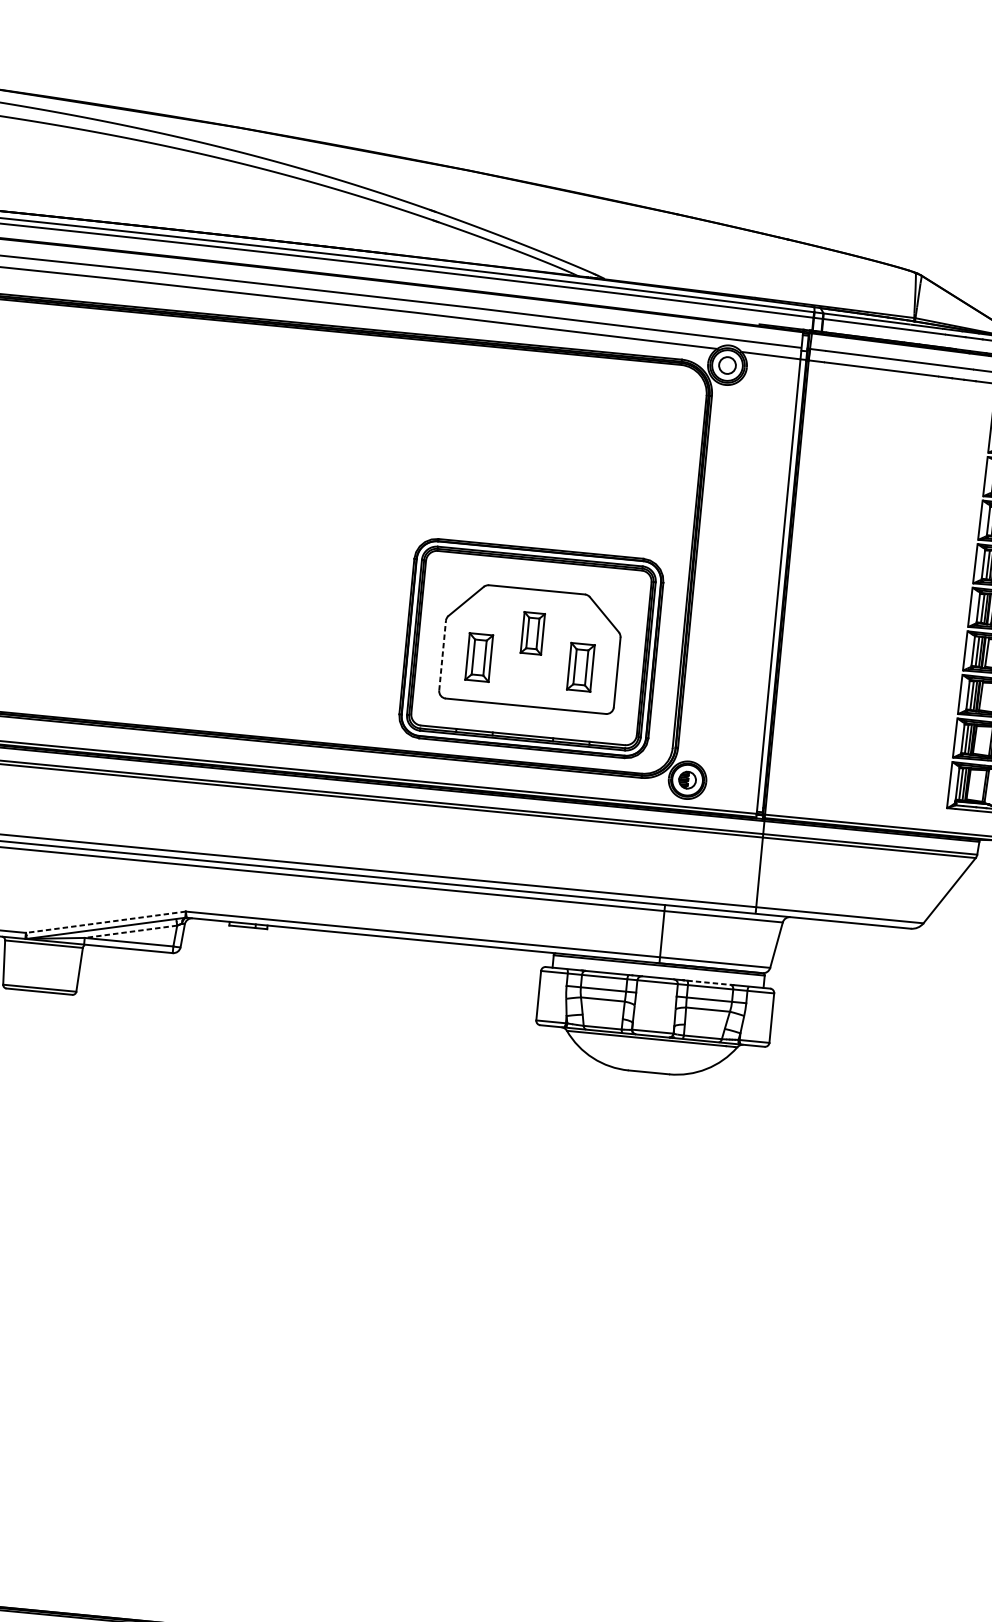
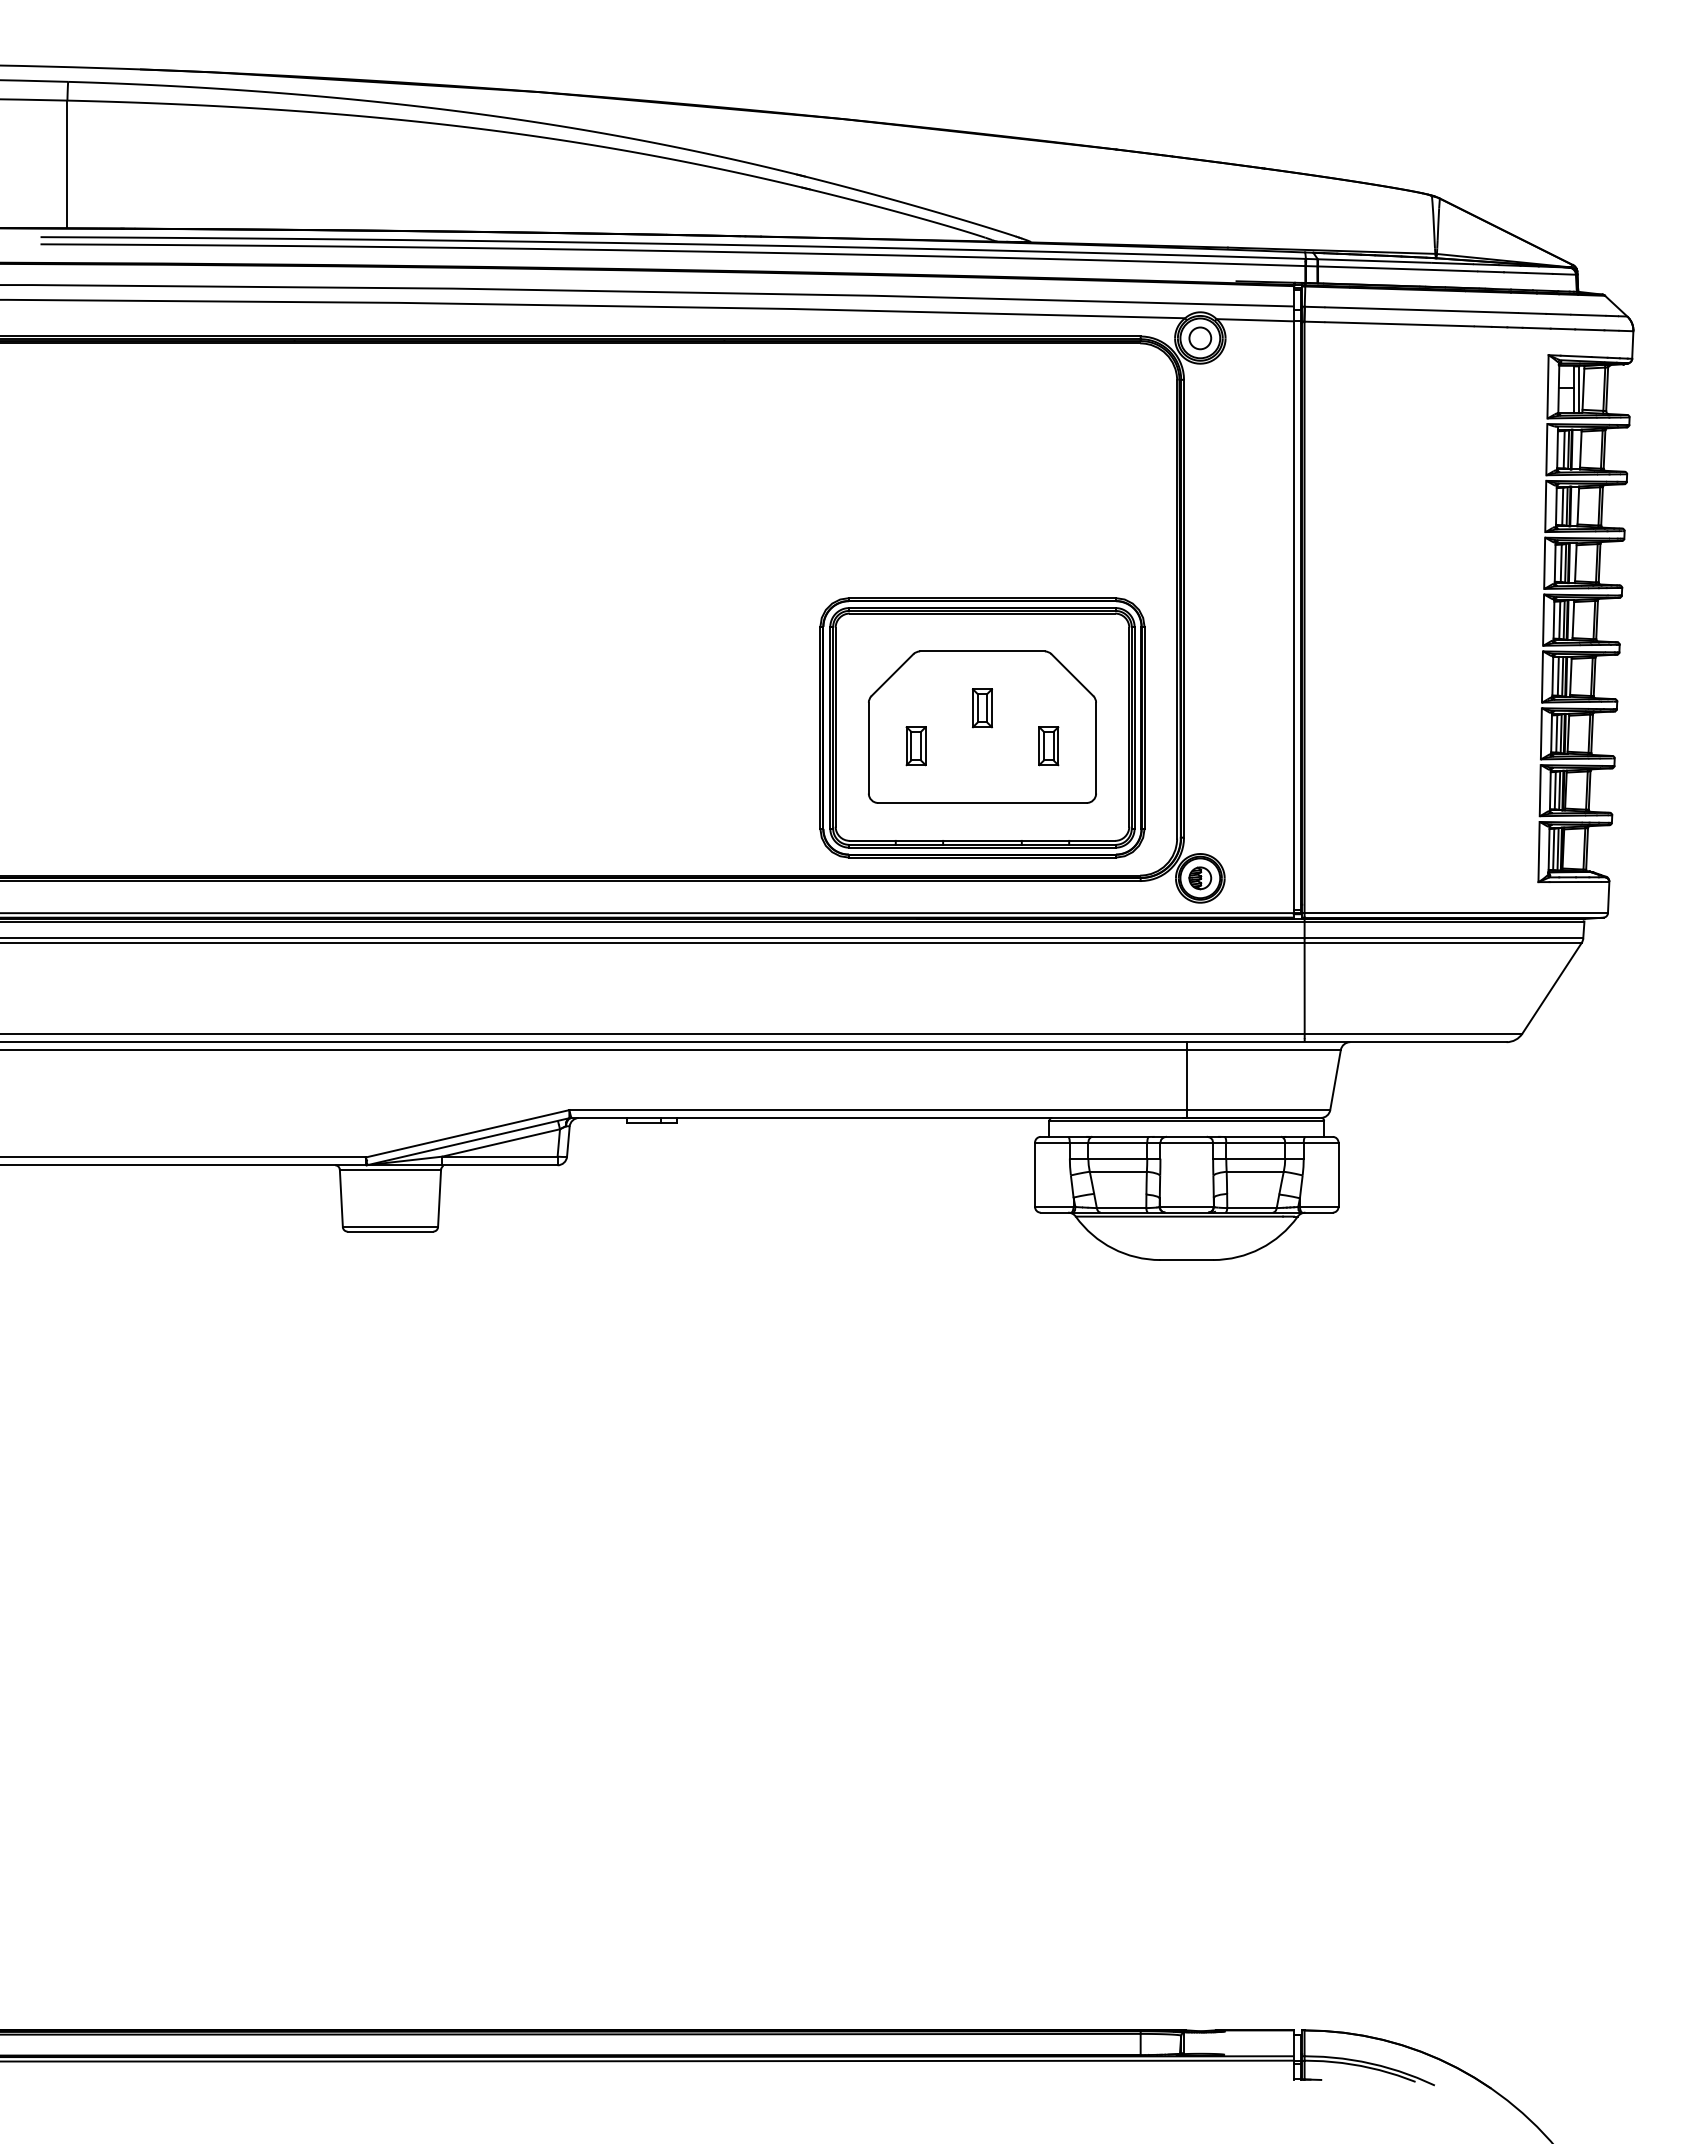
part: (532, 633) -> (982, 708), size x0.71
line: (442, 655) -> (868, 747), dashed -> solid
part: (478, 657) -> (915, 746), size x0.62
part: (580, 667) -> (1048, 746), size x0.62
line: (105, 922) -> (467, 1133), dashed -> solid
line: (130, 932) -> (500, 1143), dashed -> solid
line: (709, 982) -> (1253, 1136), dashed -> solid

